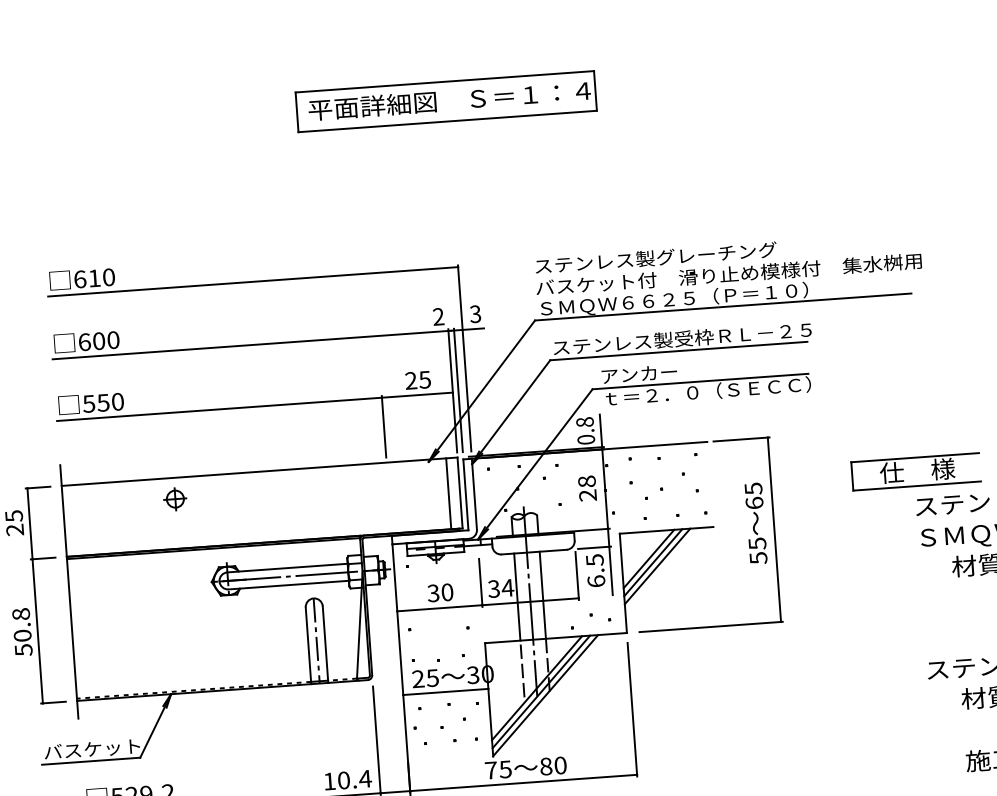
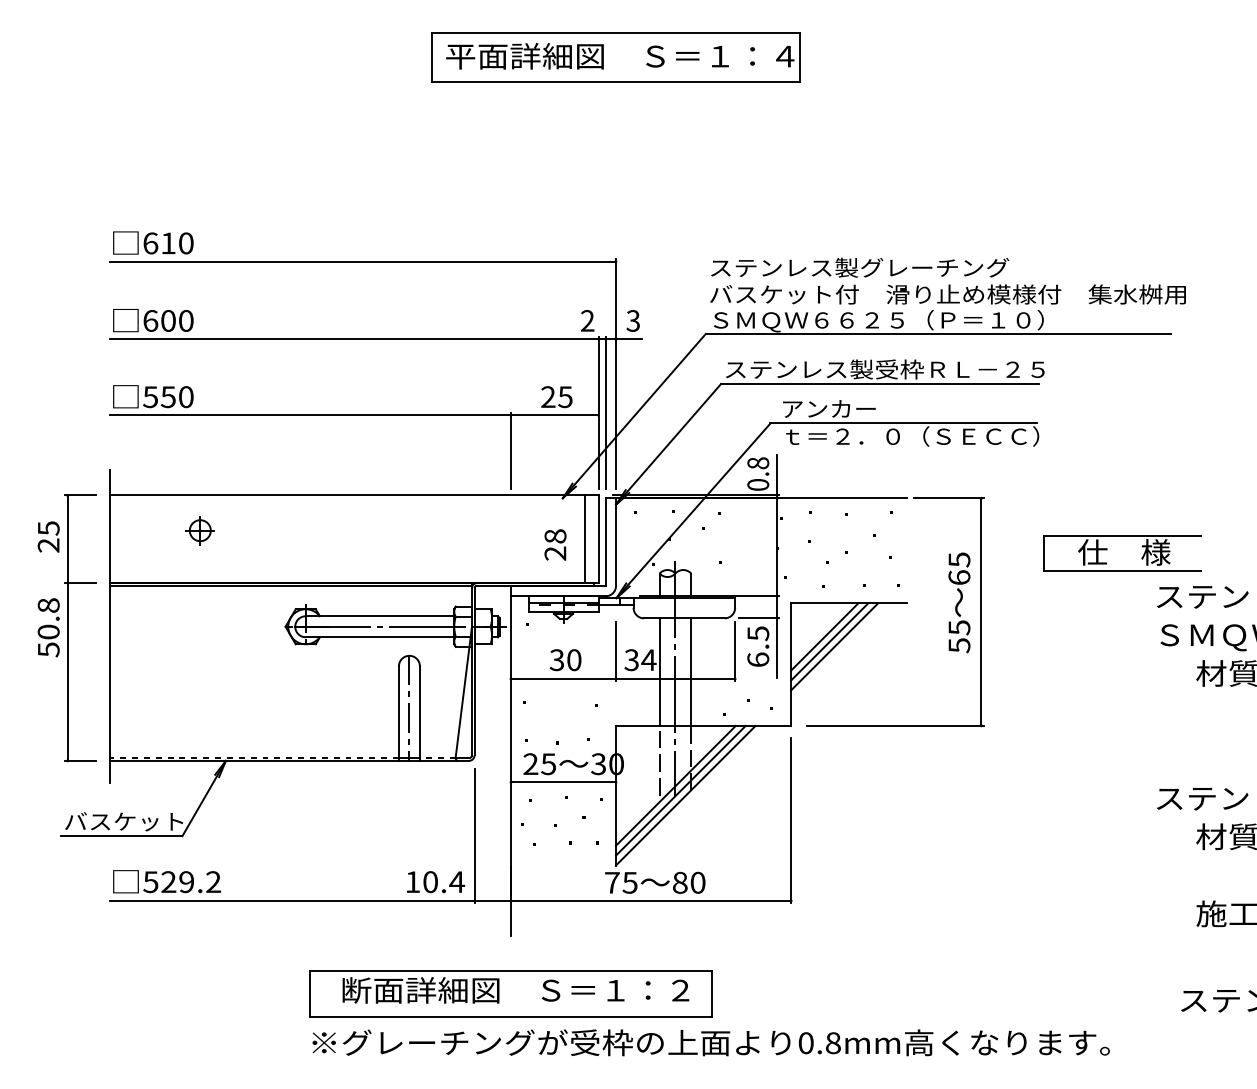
part: (903, 470) -> (1107, 550), moved
text: (587, 488) -> (555, 544), moved
part: (174, 499) -> (199, 530), moved
text: (22, 632) -> (48, 627), moved

